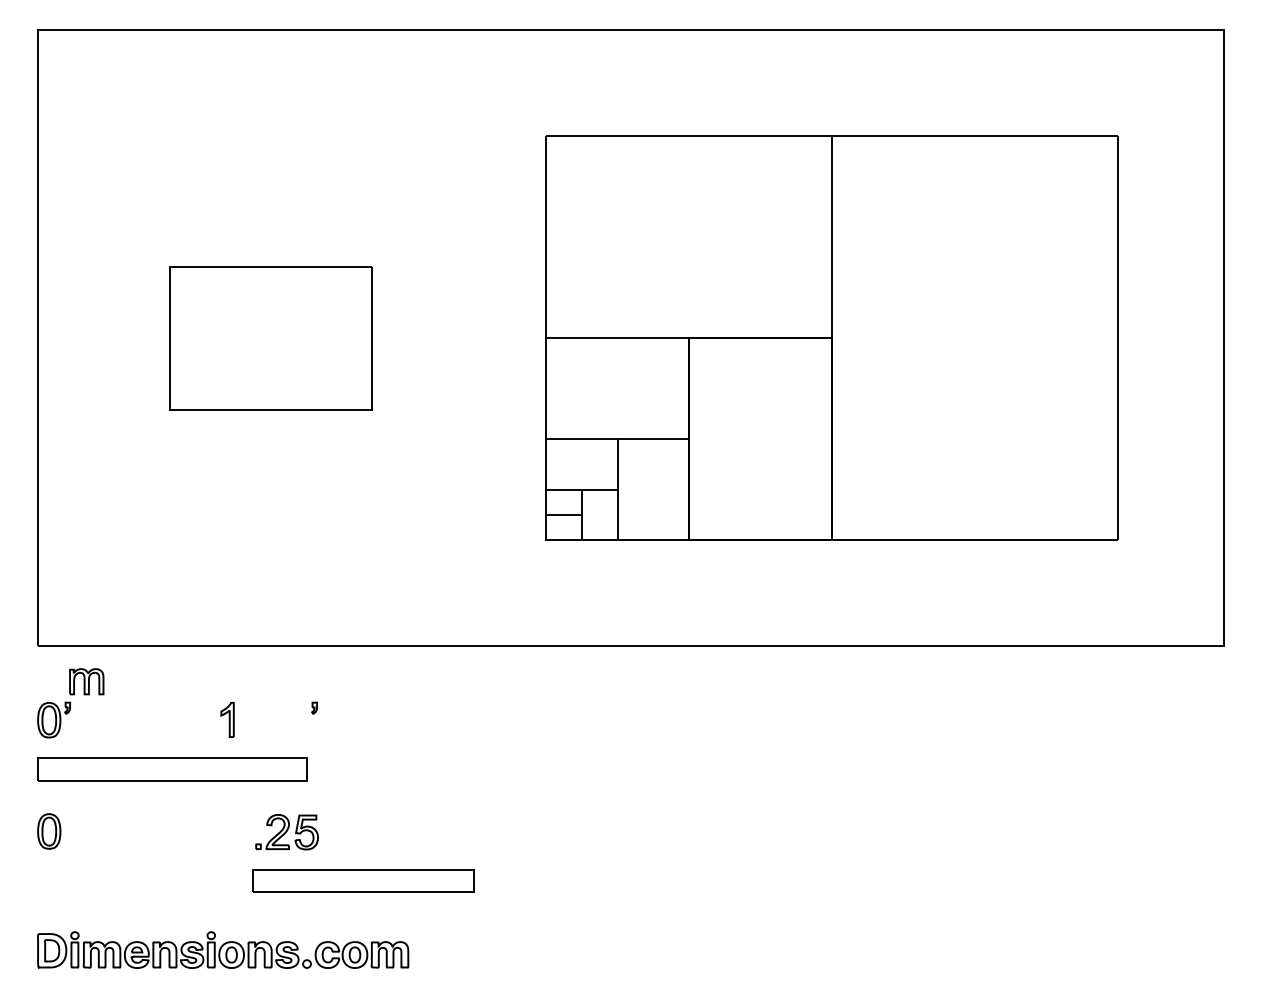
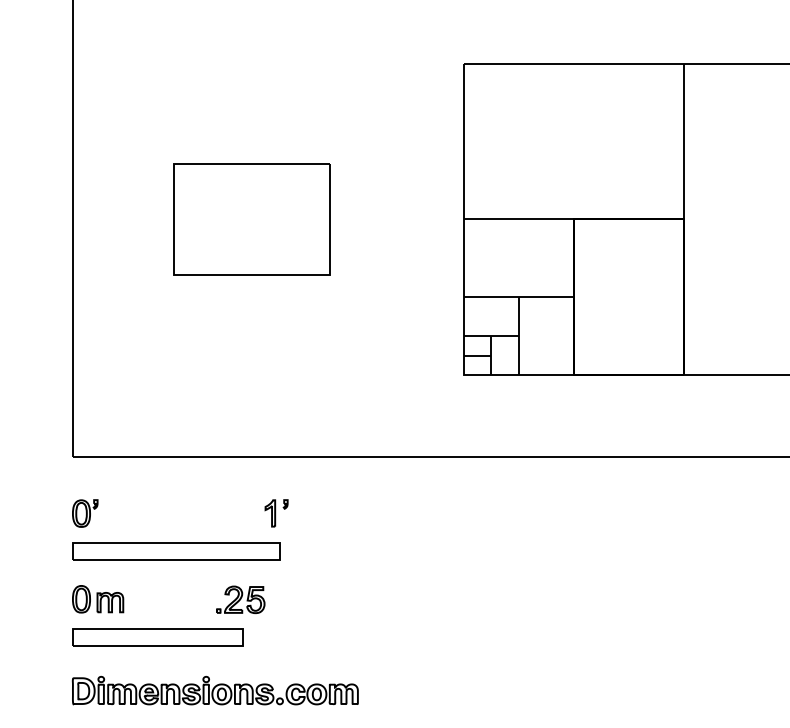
part: (86, 681) -> (110, 602), moved
part: (227, 719) -> (270, 513), moved
part: (286, 832) -> (240, 600), moved
part: (363, 880) -> (157, 637), moved

